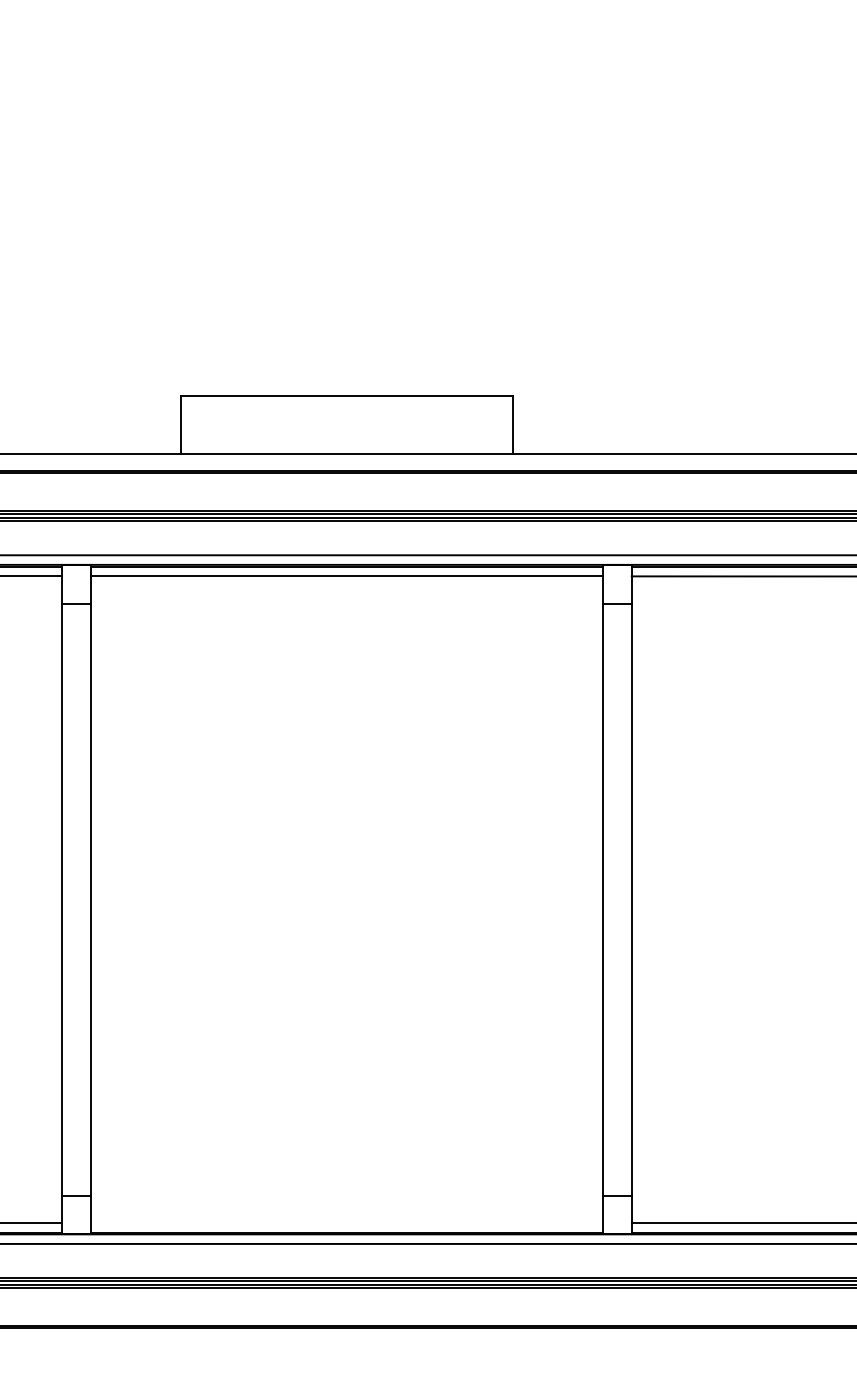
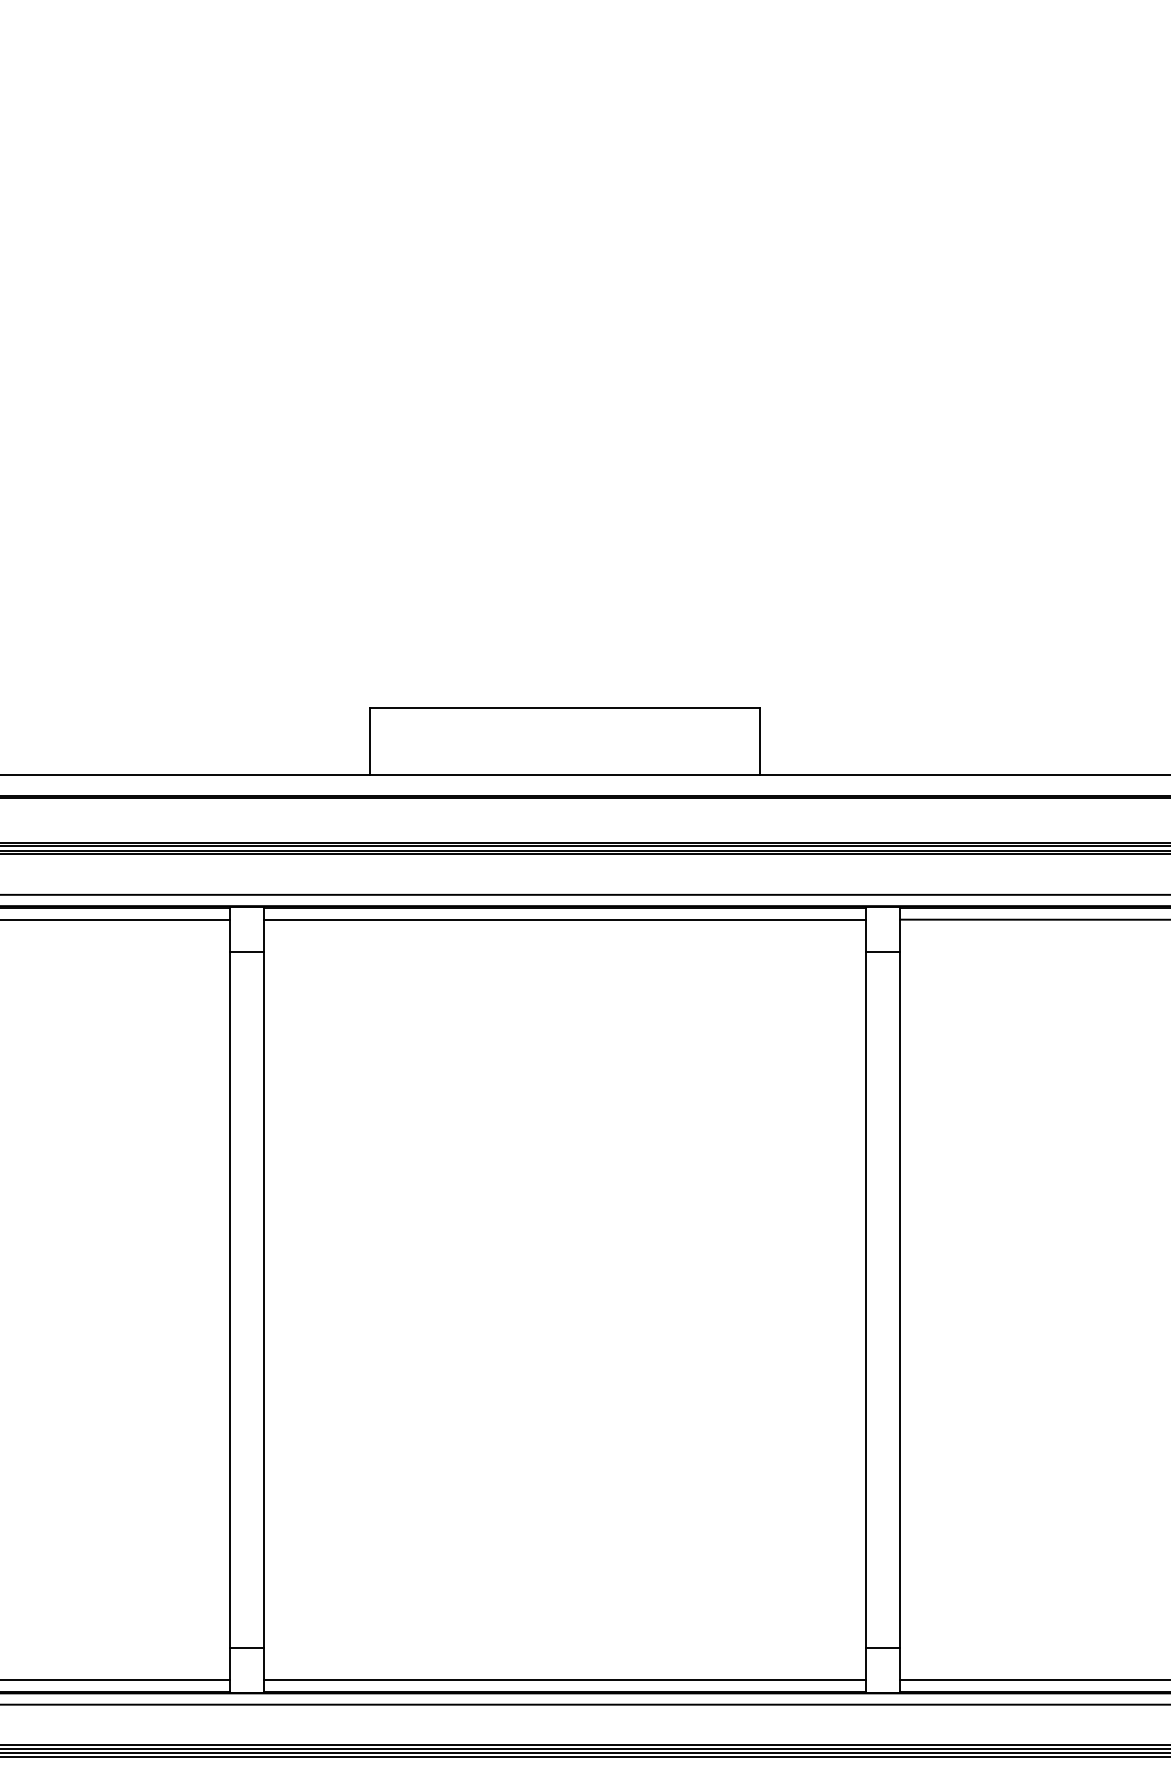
line: (347, 1222) -> (565, 1679), added

